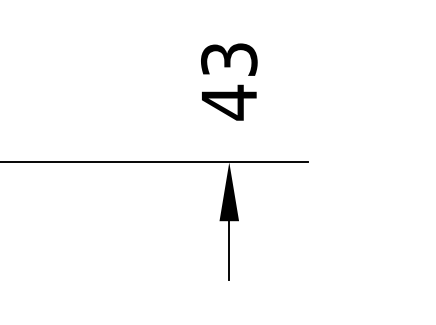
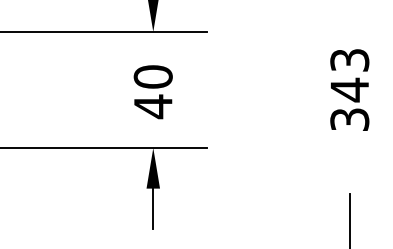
text: (228, 58) -> (152, 76), 43 -> 40

